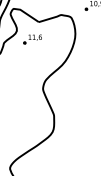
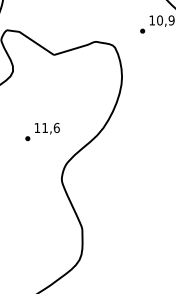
part: (32, 39) -> (42, 132), moved

